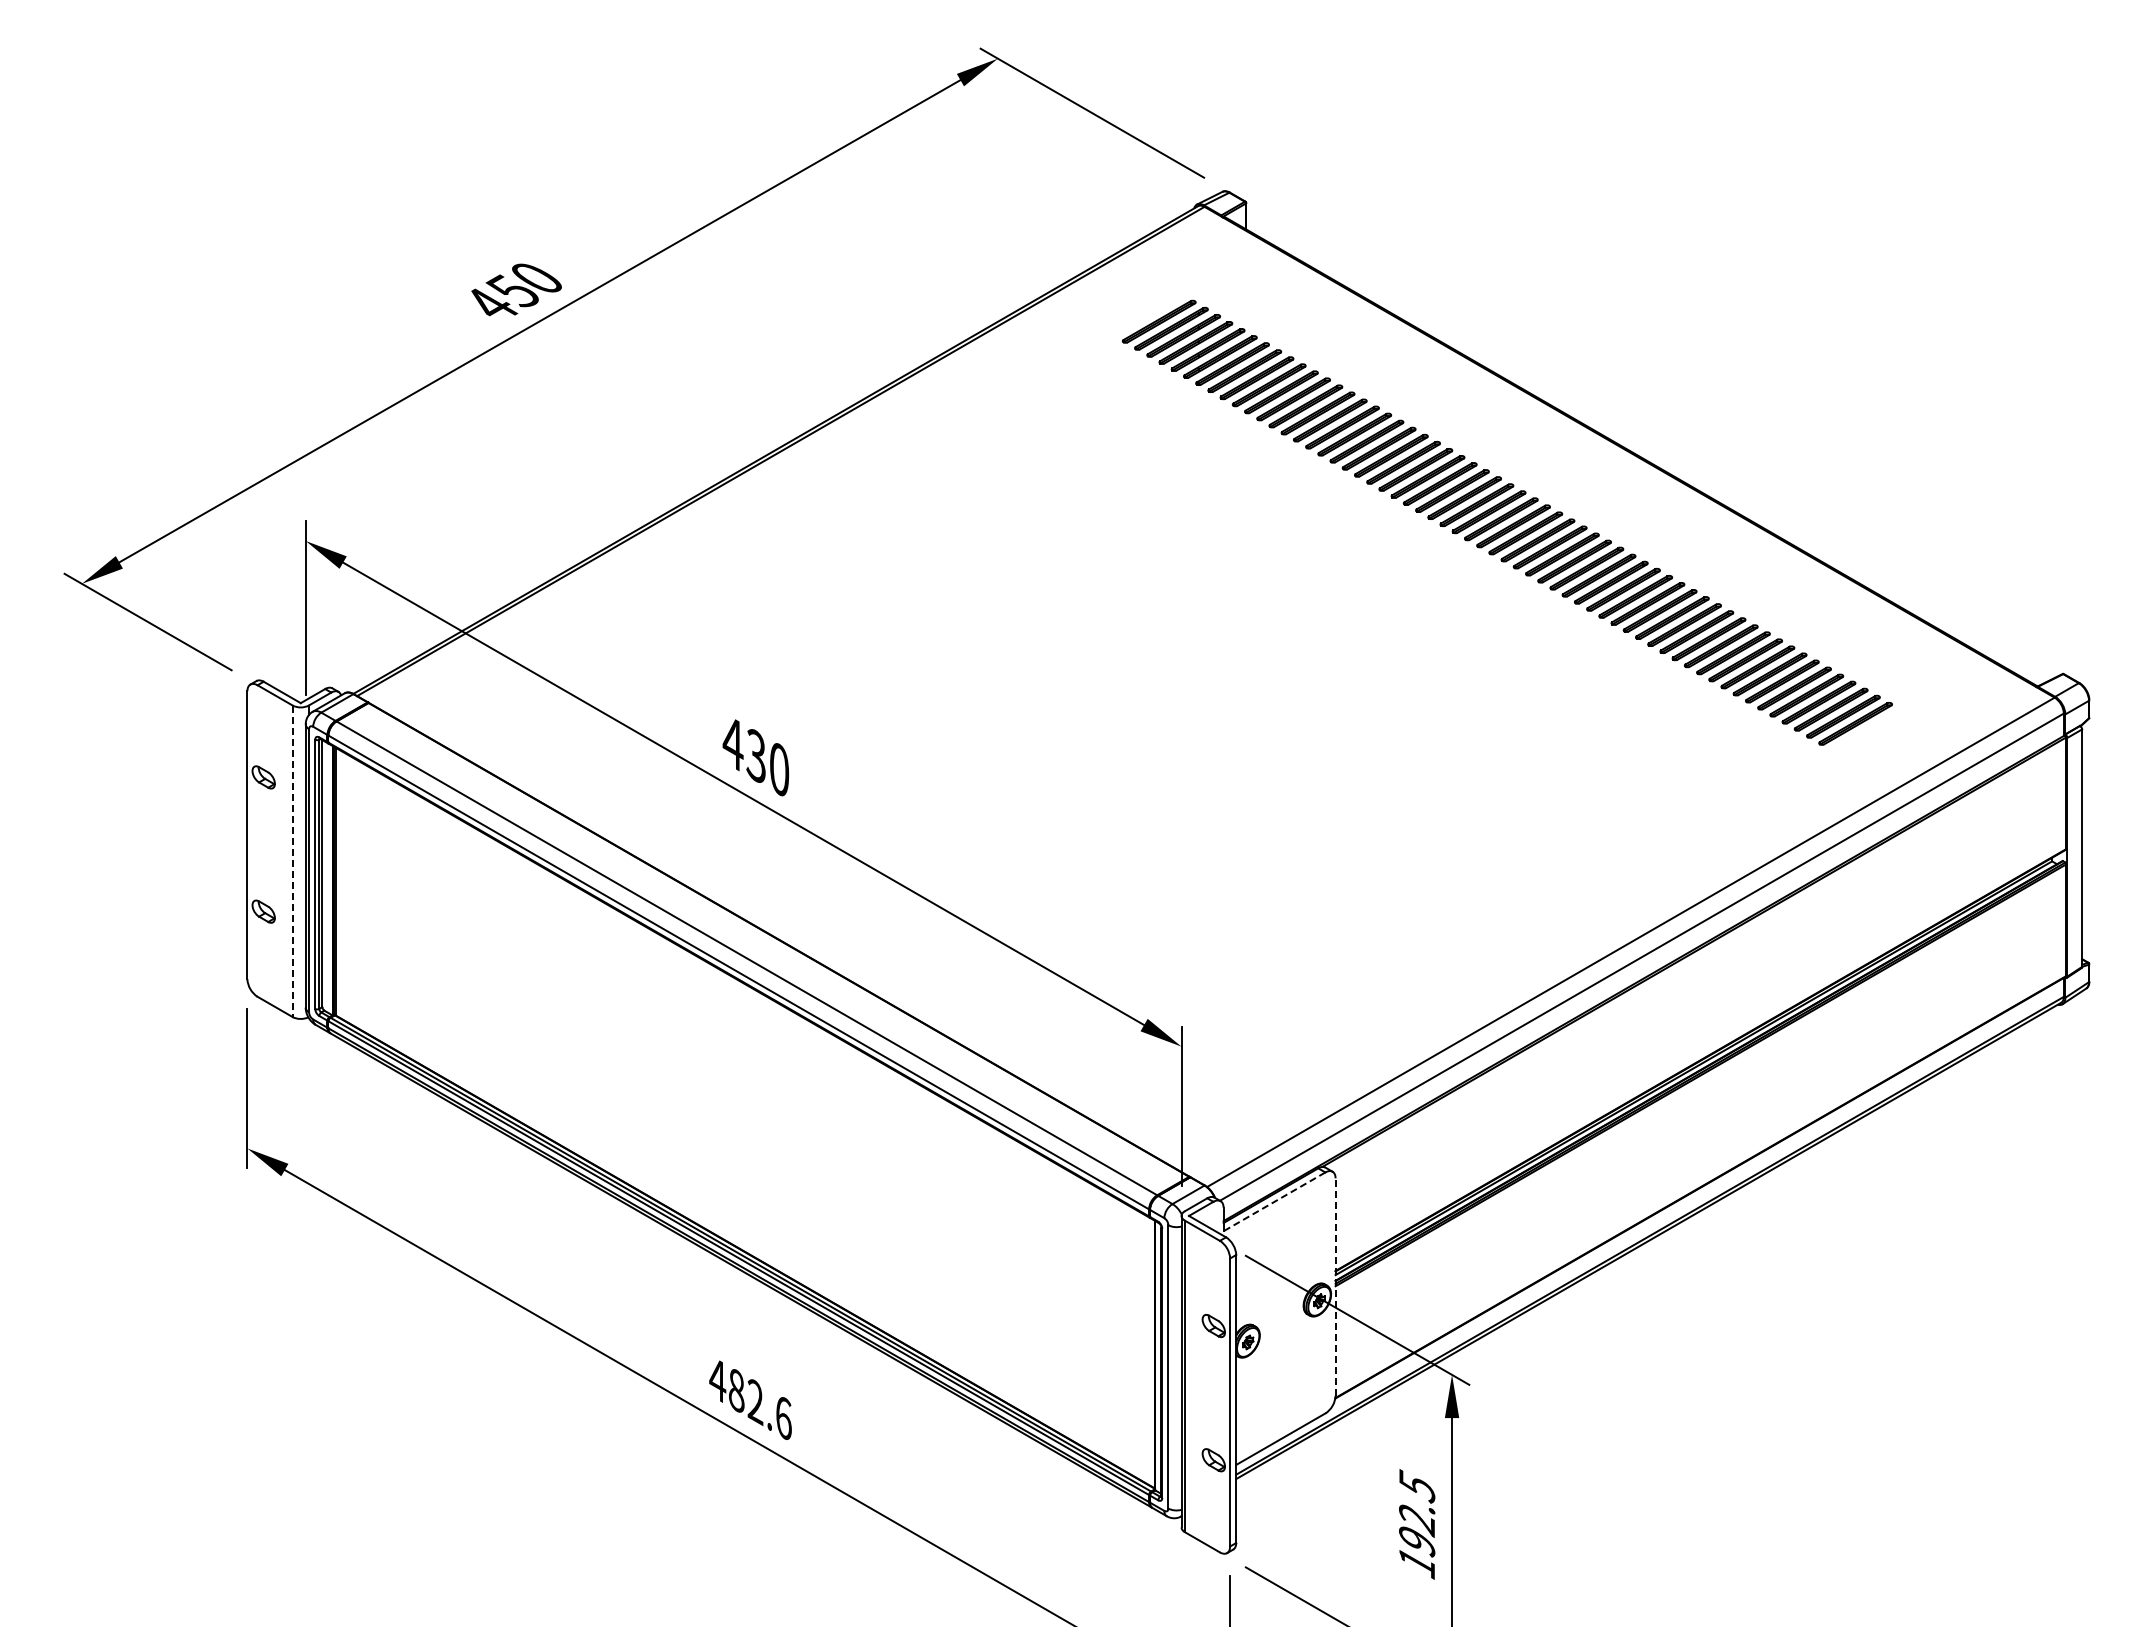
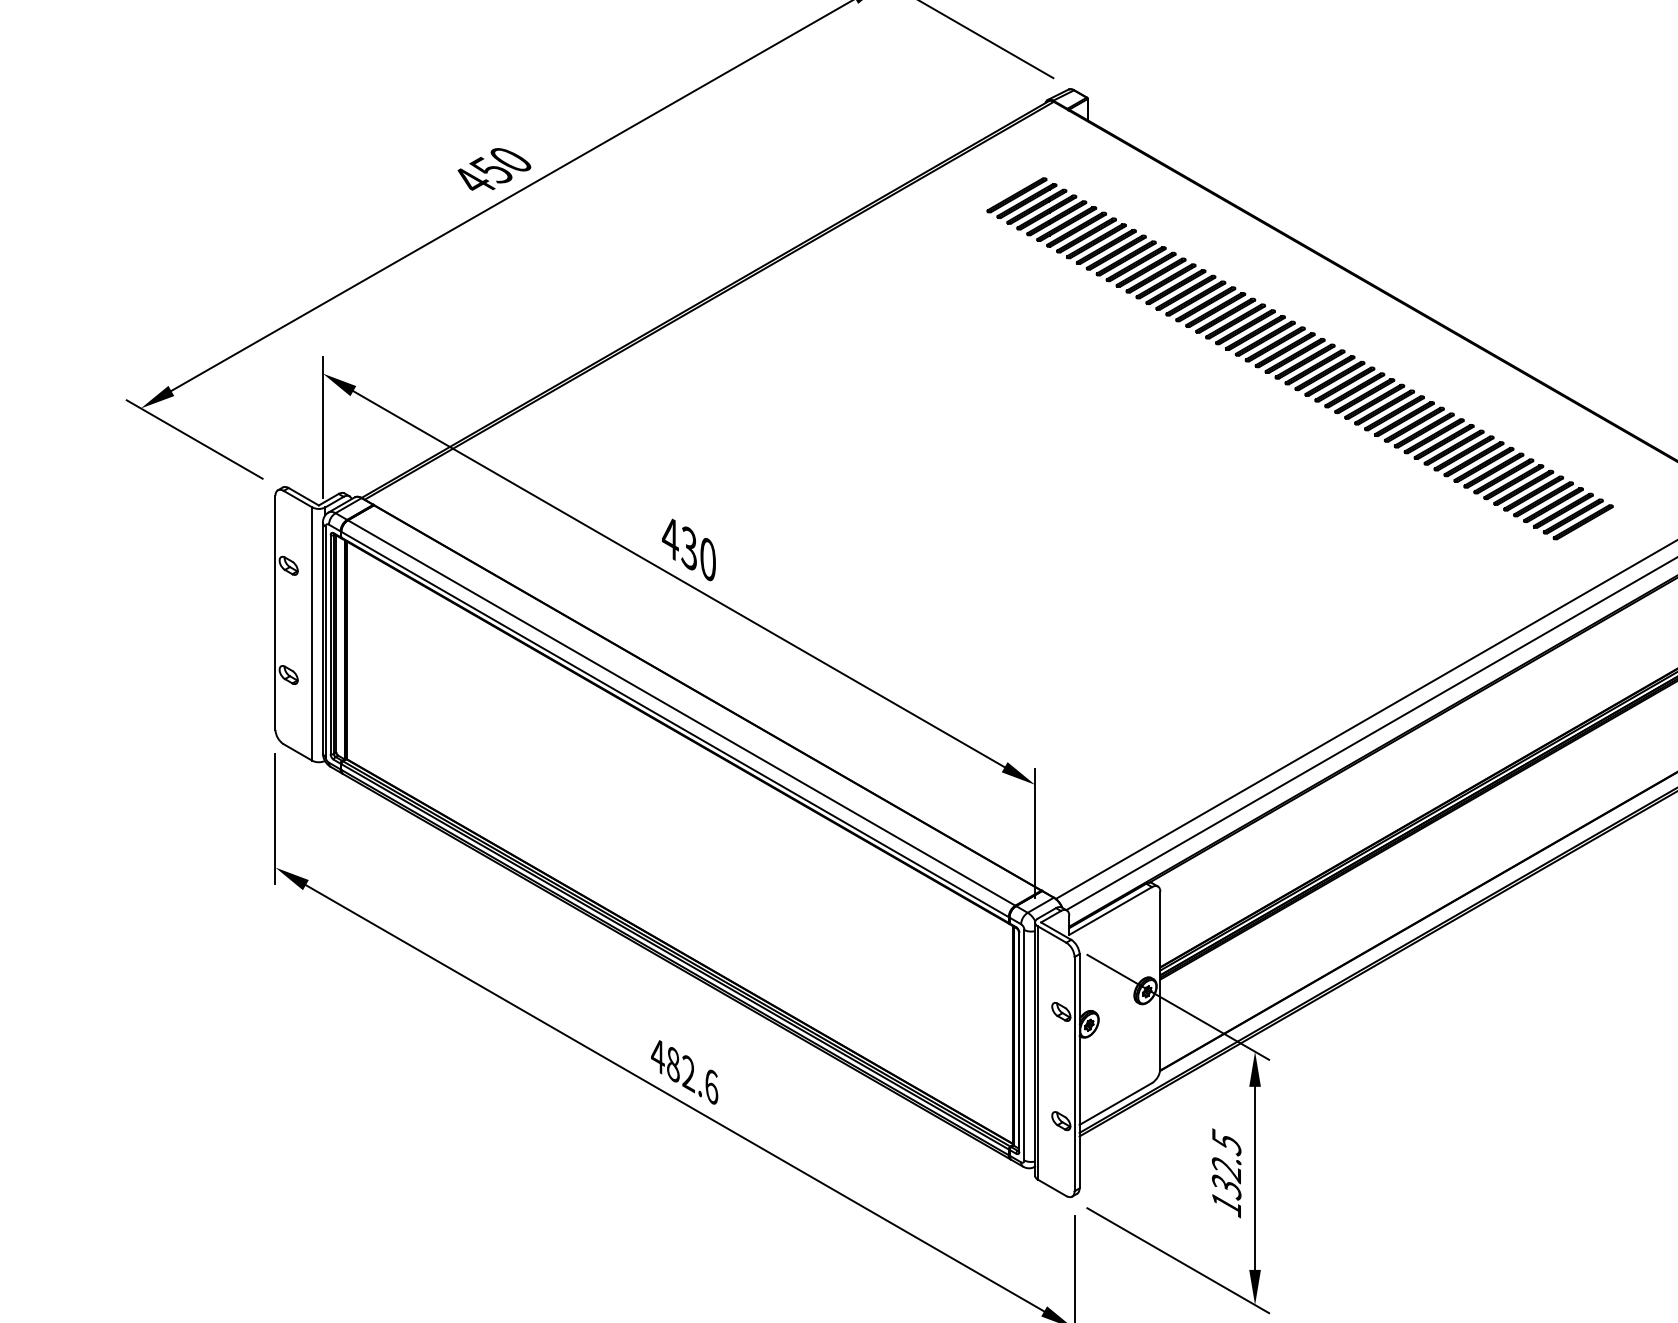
line: (292, 861) -> (312, 634), dashed -> solid
line: (1274, 1201) -> (1110, 910), dashed -> solid
line: (1335, 1287) -> (1160, 980), dashed -> solid
text: (1417, 1542) -> (1226, 1188), 192.5 -> 132.5

